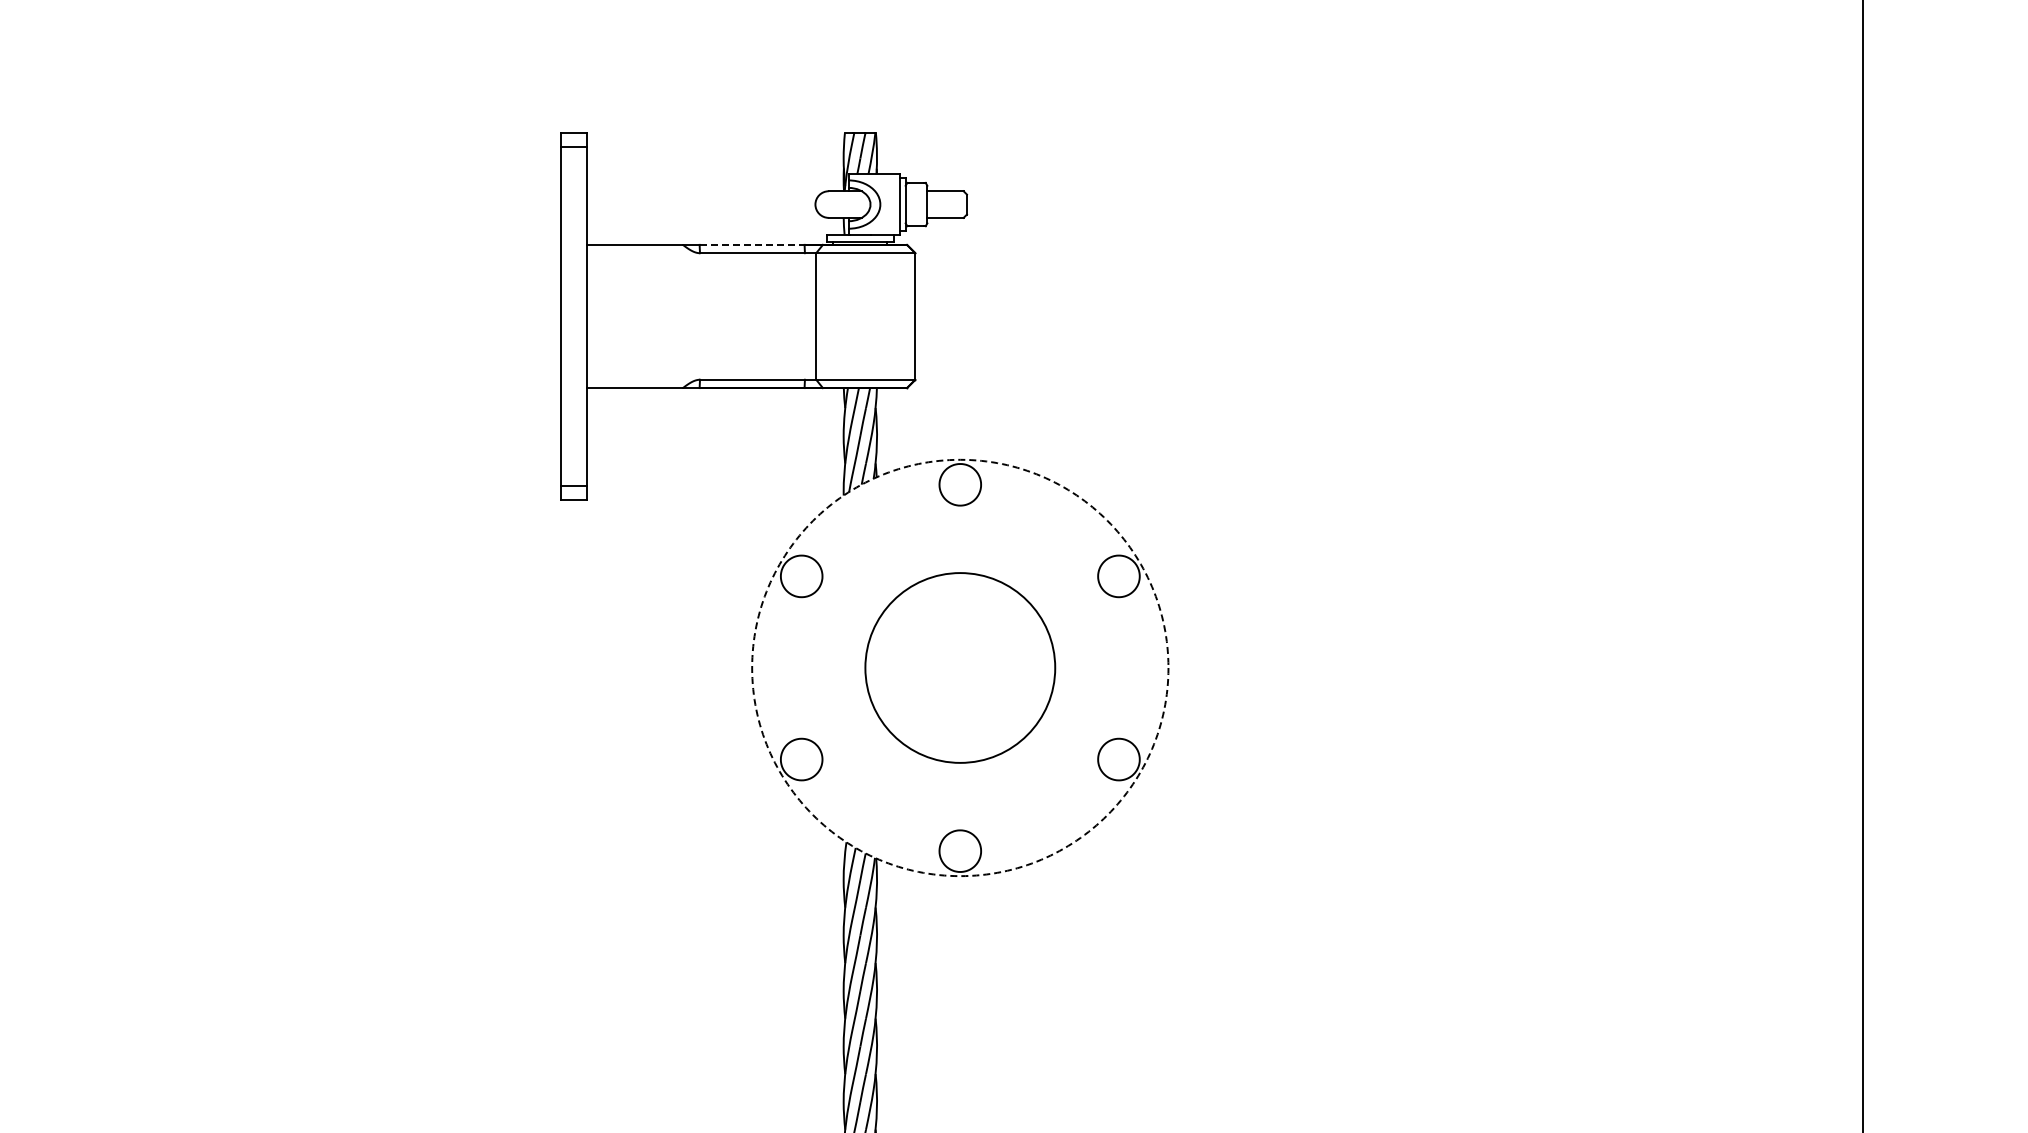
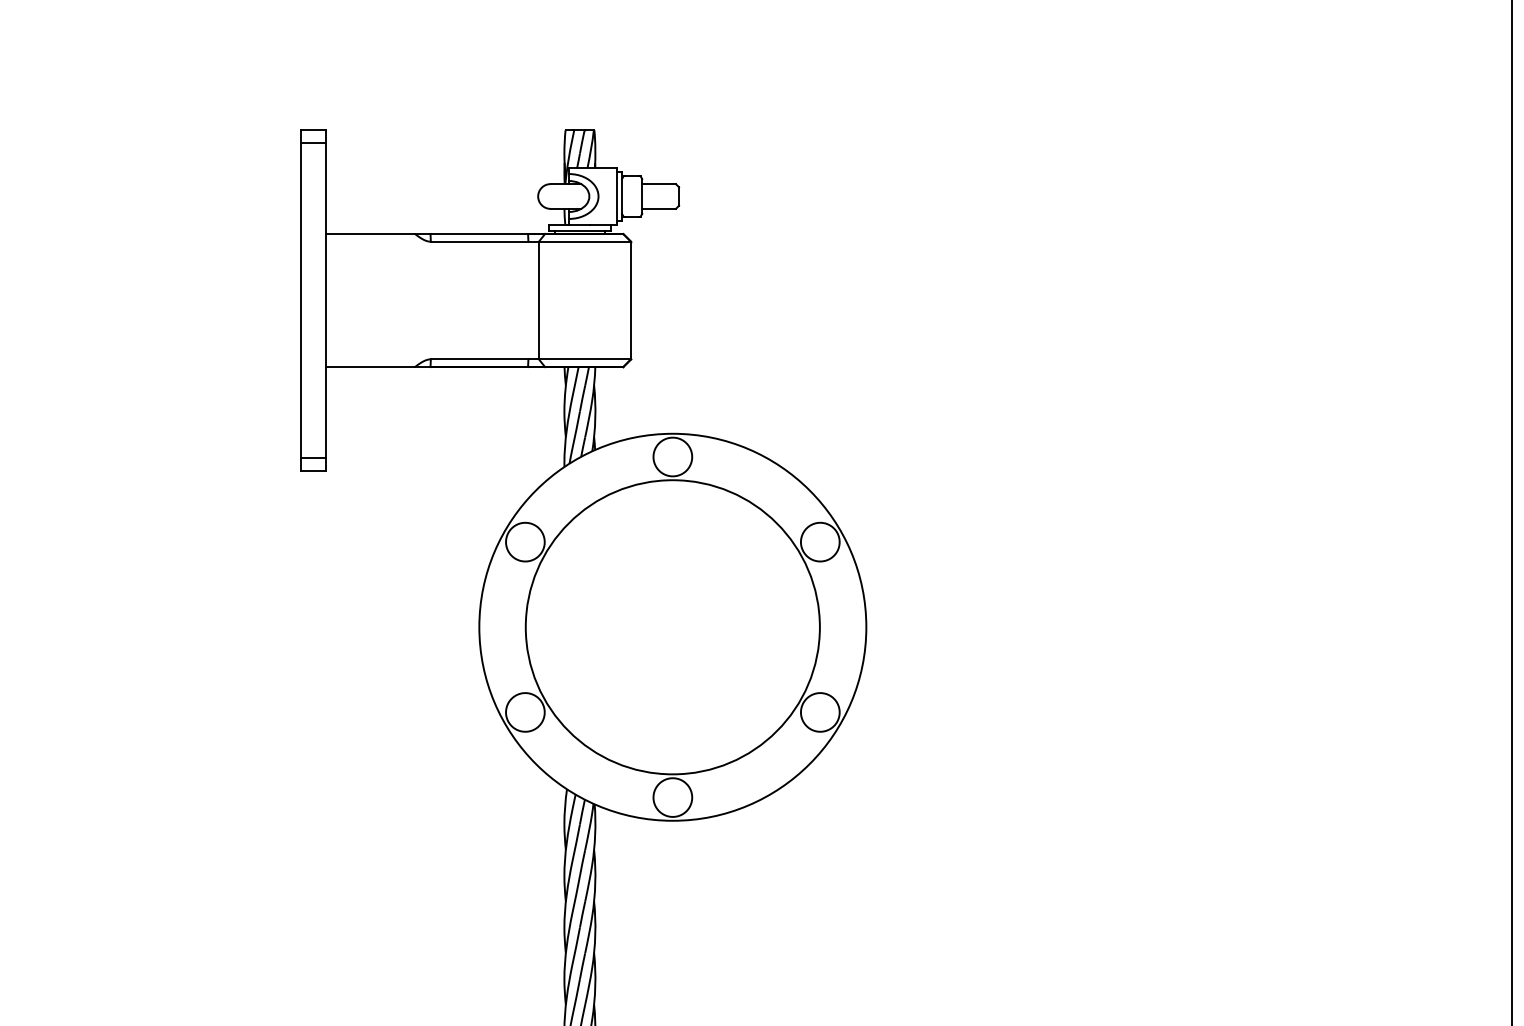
line: (752, 244) -> (479, 233), dashed -> solid
circle: (960, 667) -> (673, 626), dashed -> solid
circle: (960, 667) -> (673, 626), size x1.67

